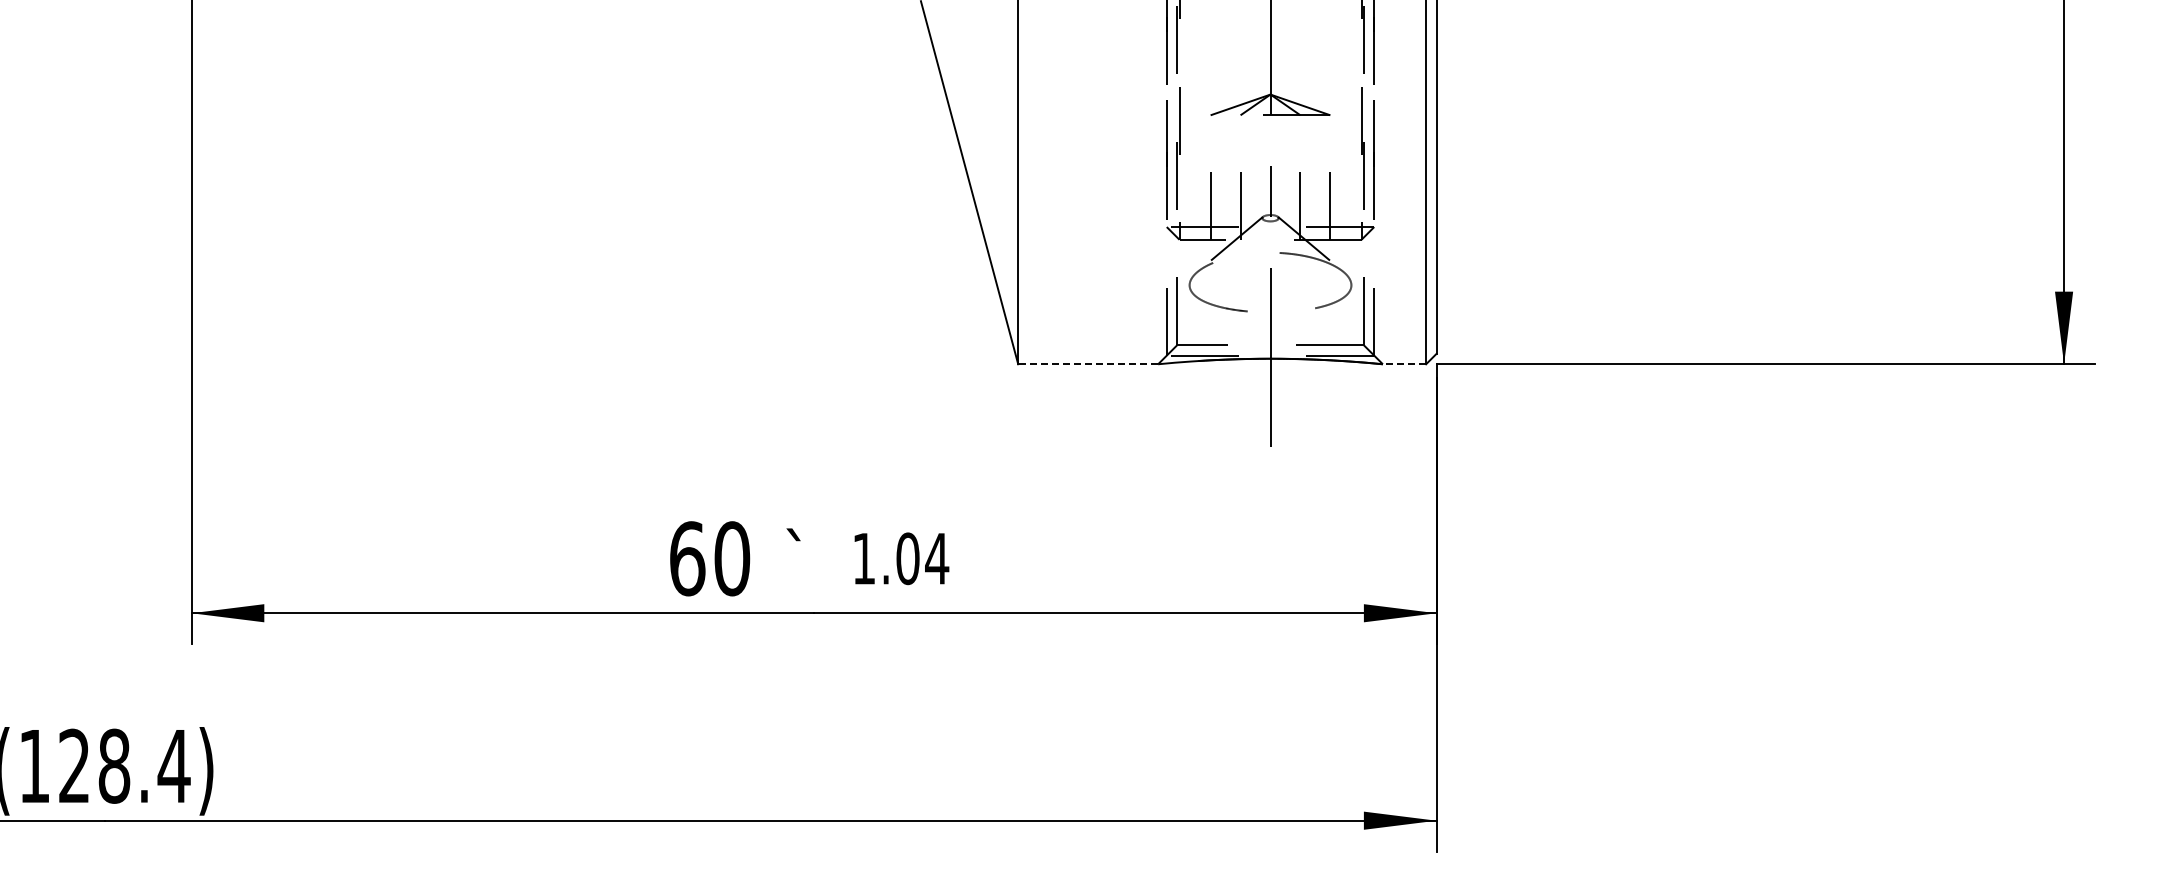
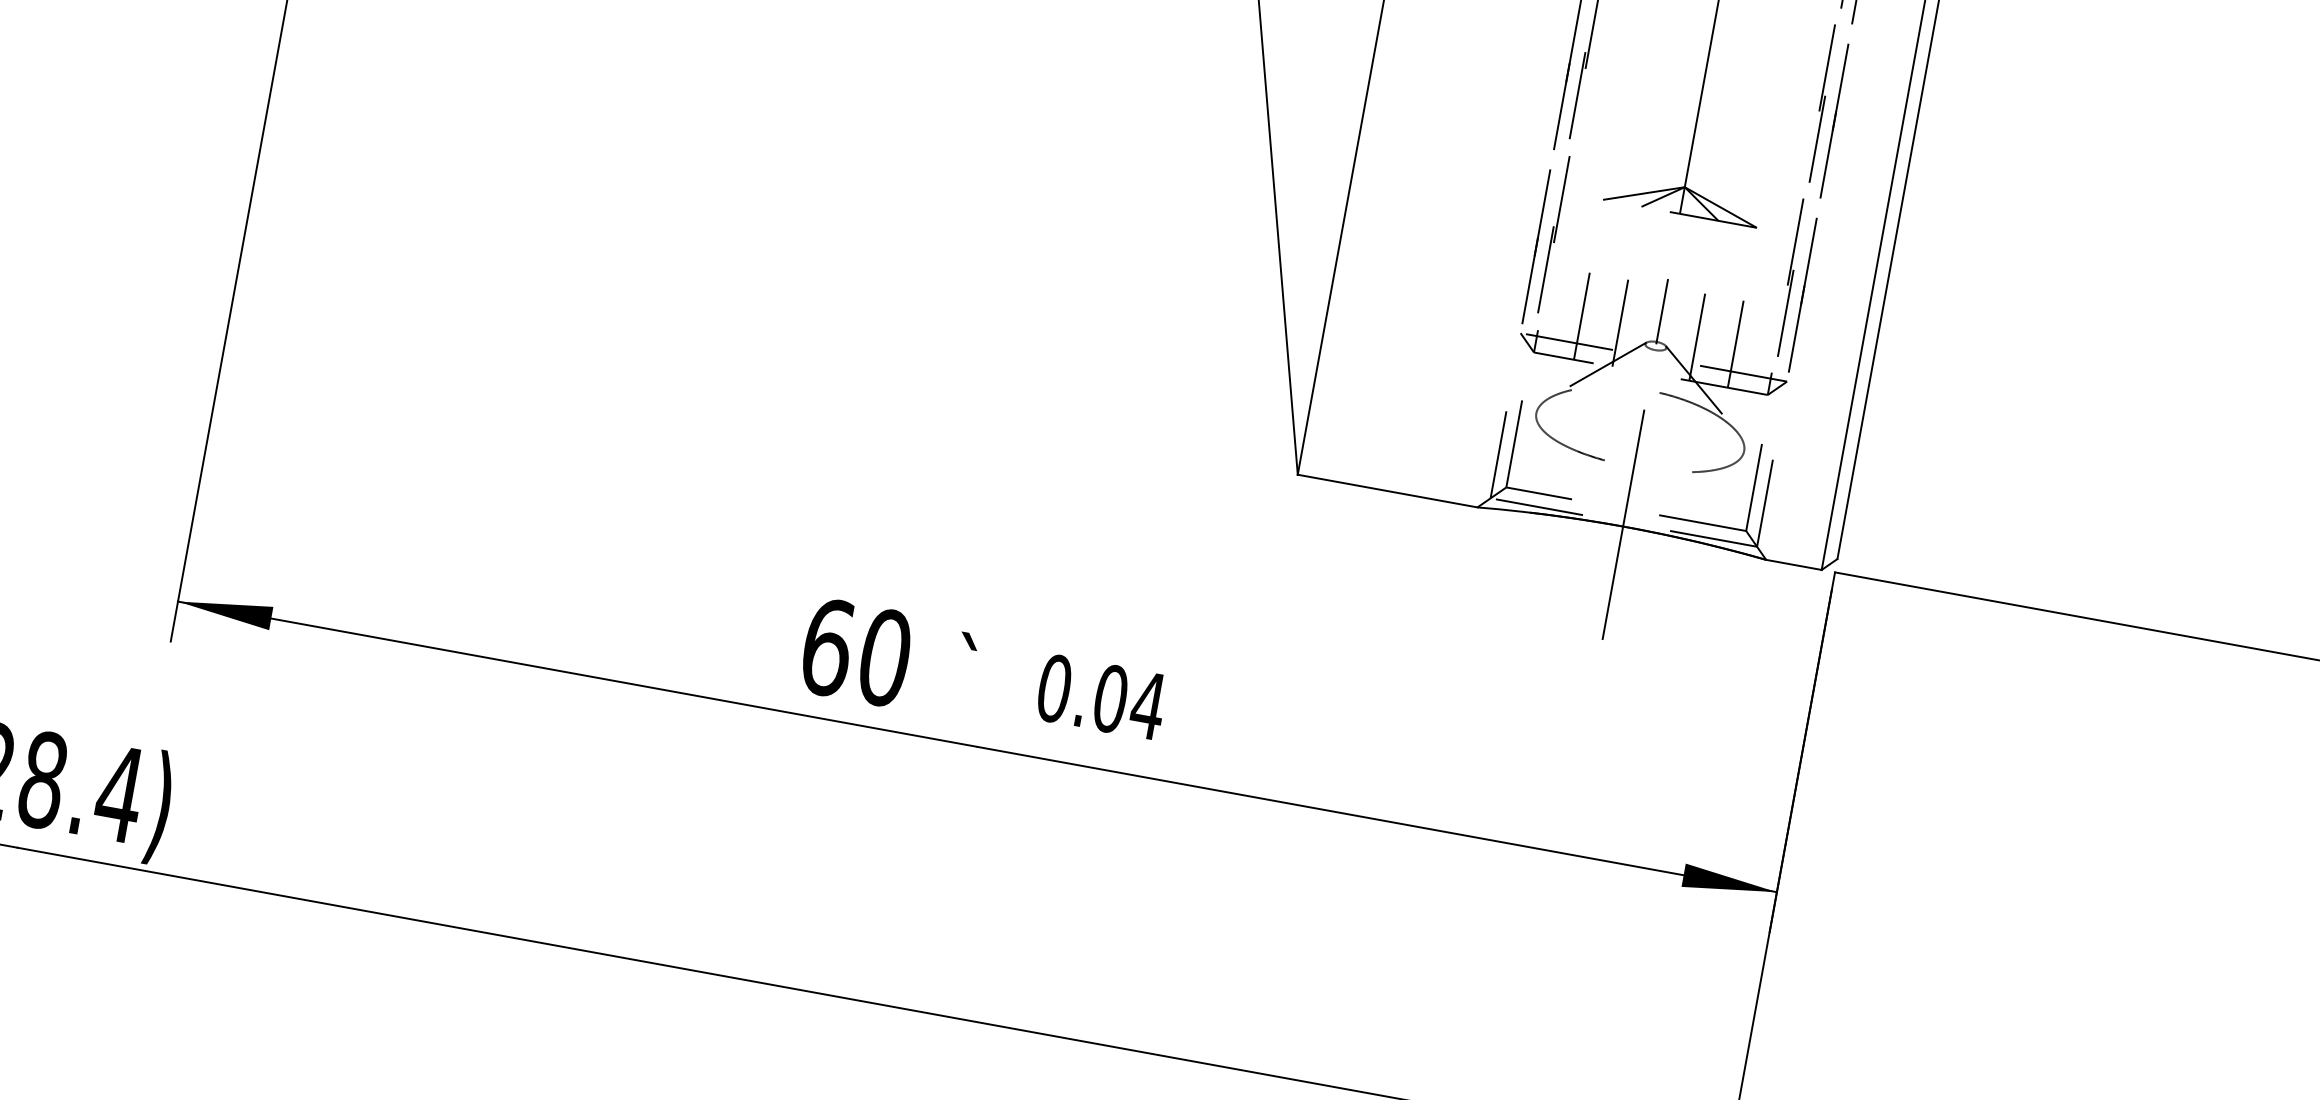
line: (1088, 364) -> (1387, 491), dashed -> solid
line: (1404, 364) -> (1793, 565), dashed -> solid
text: (863, 558) -> (1053, 688), 1.04 -> 0.04

